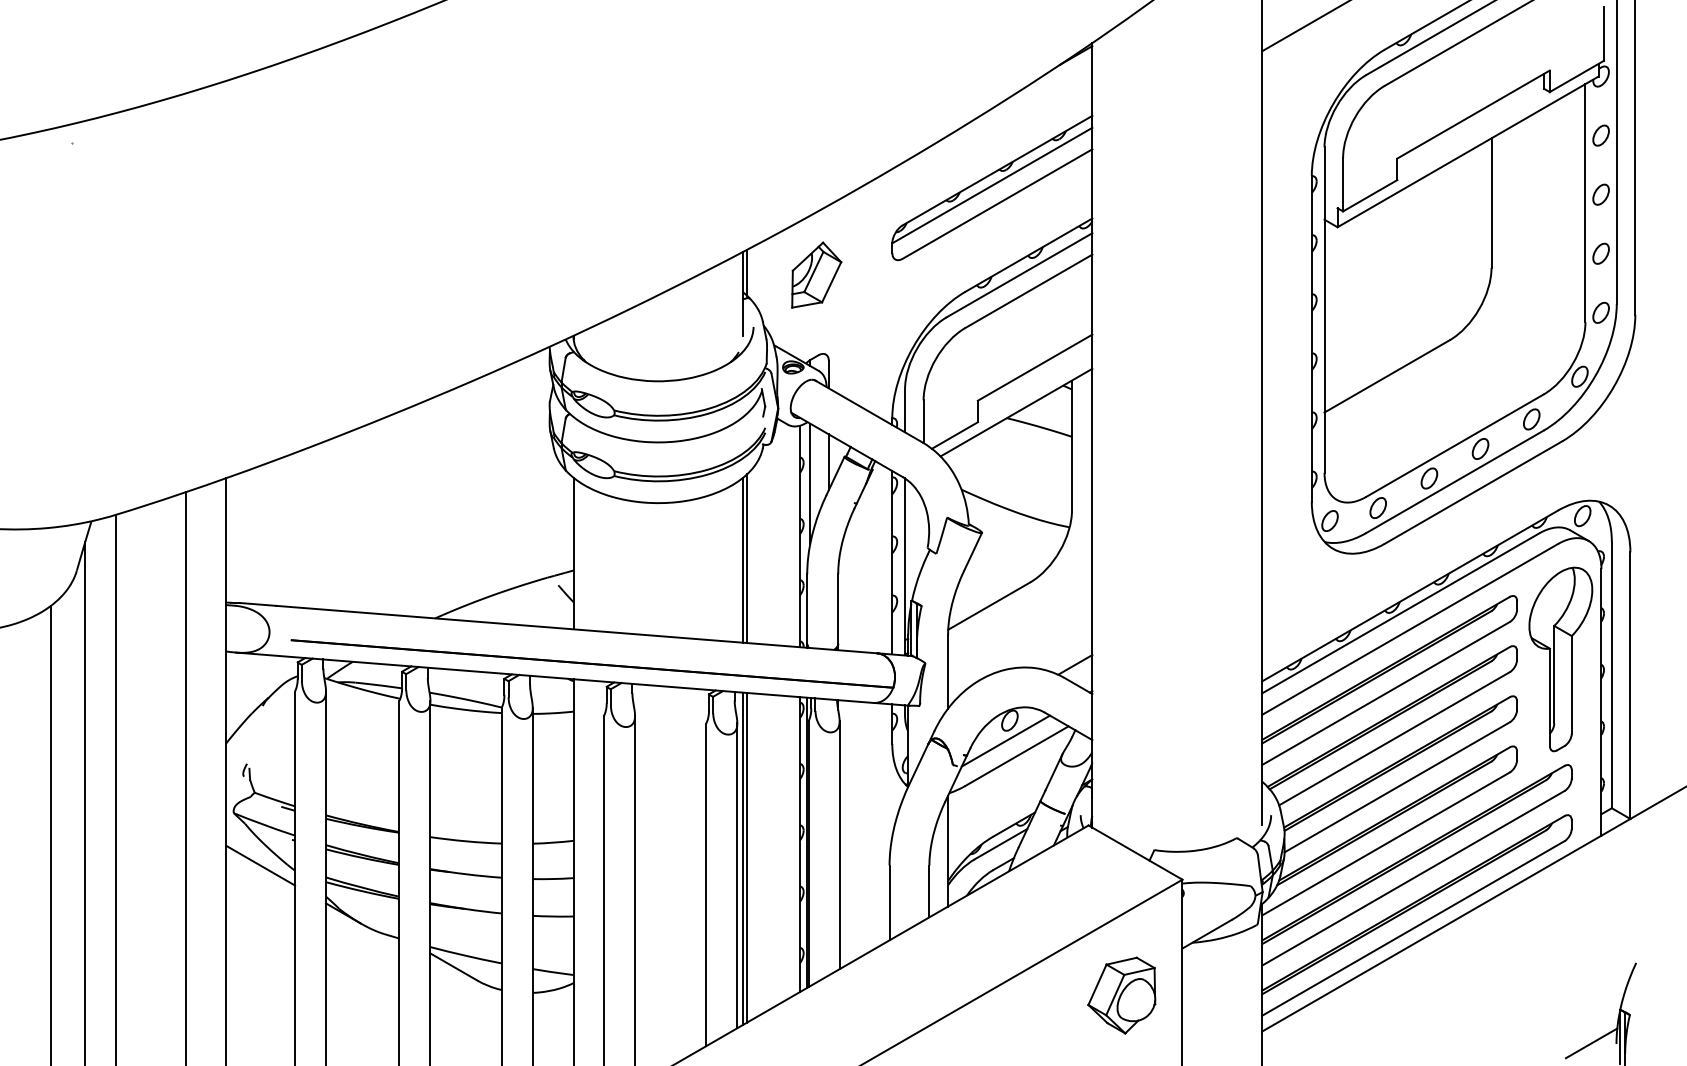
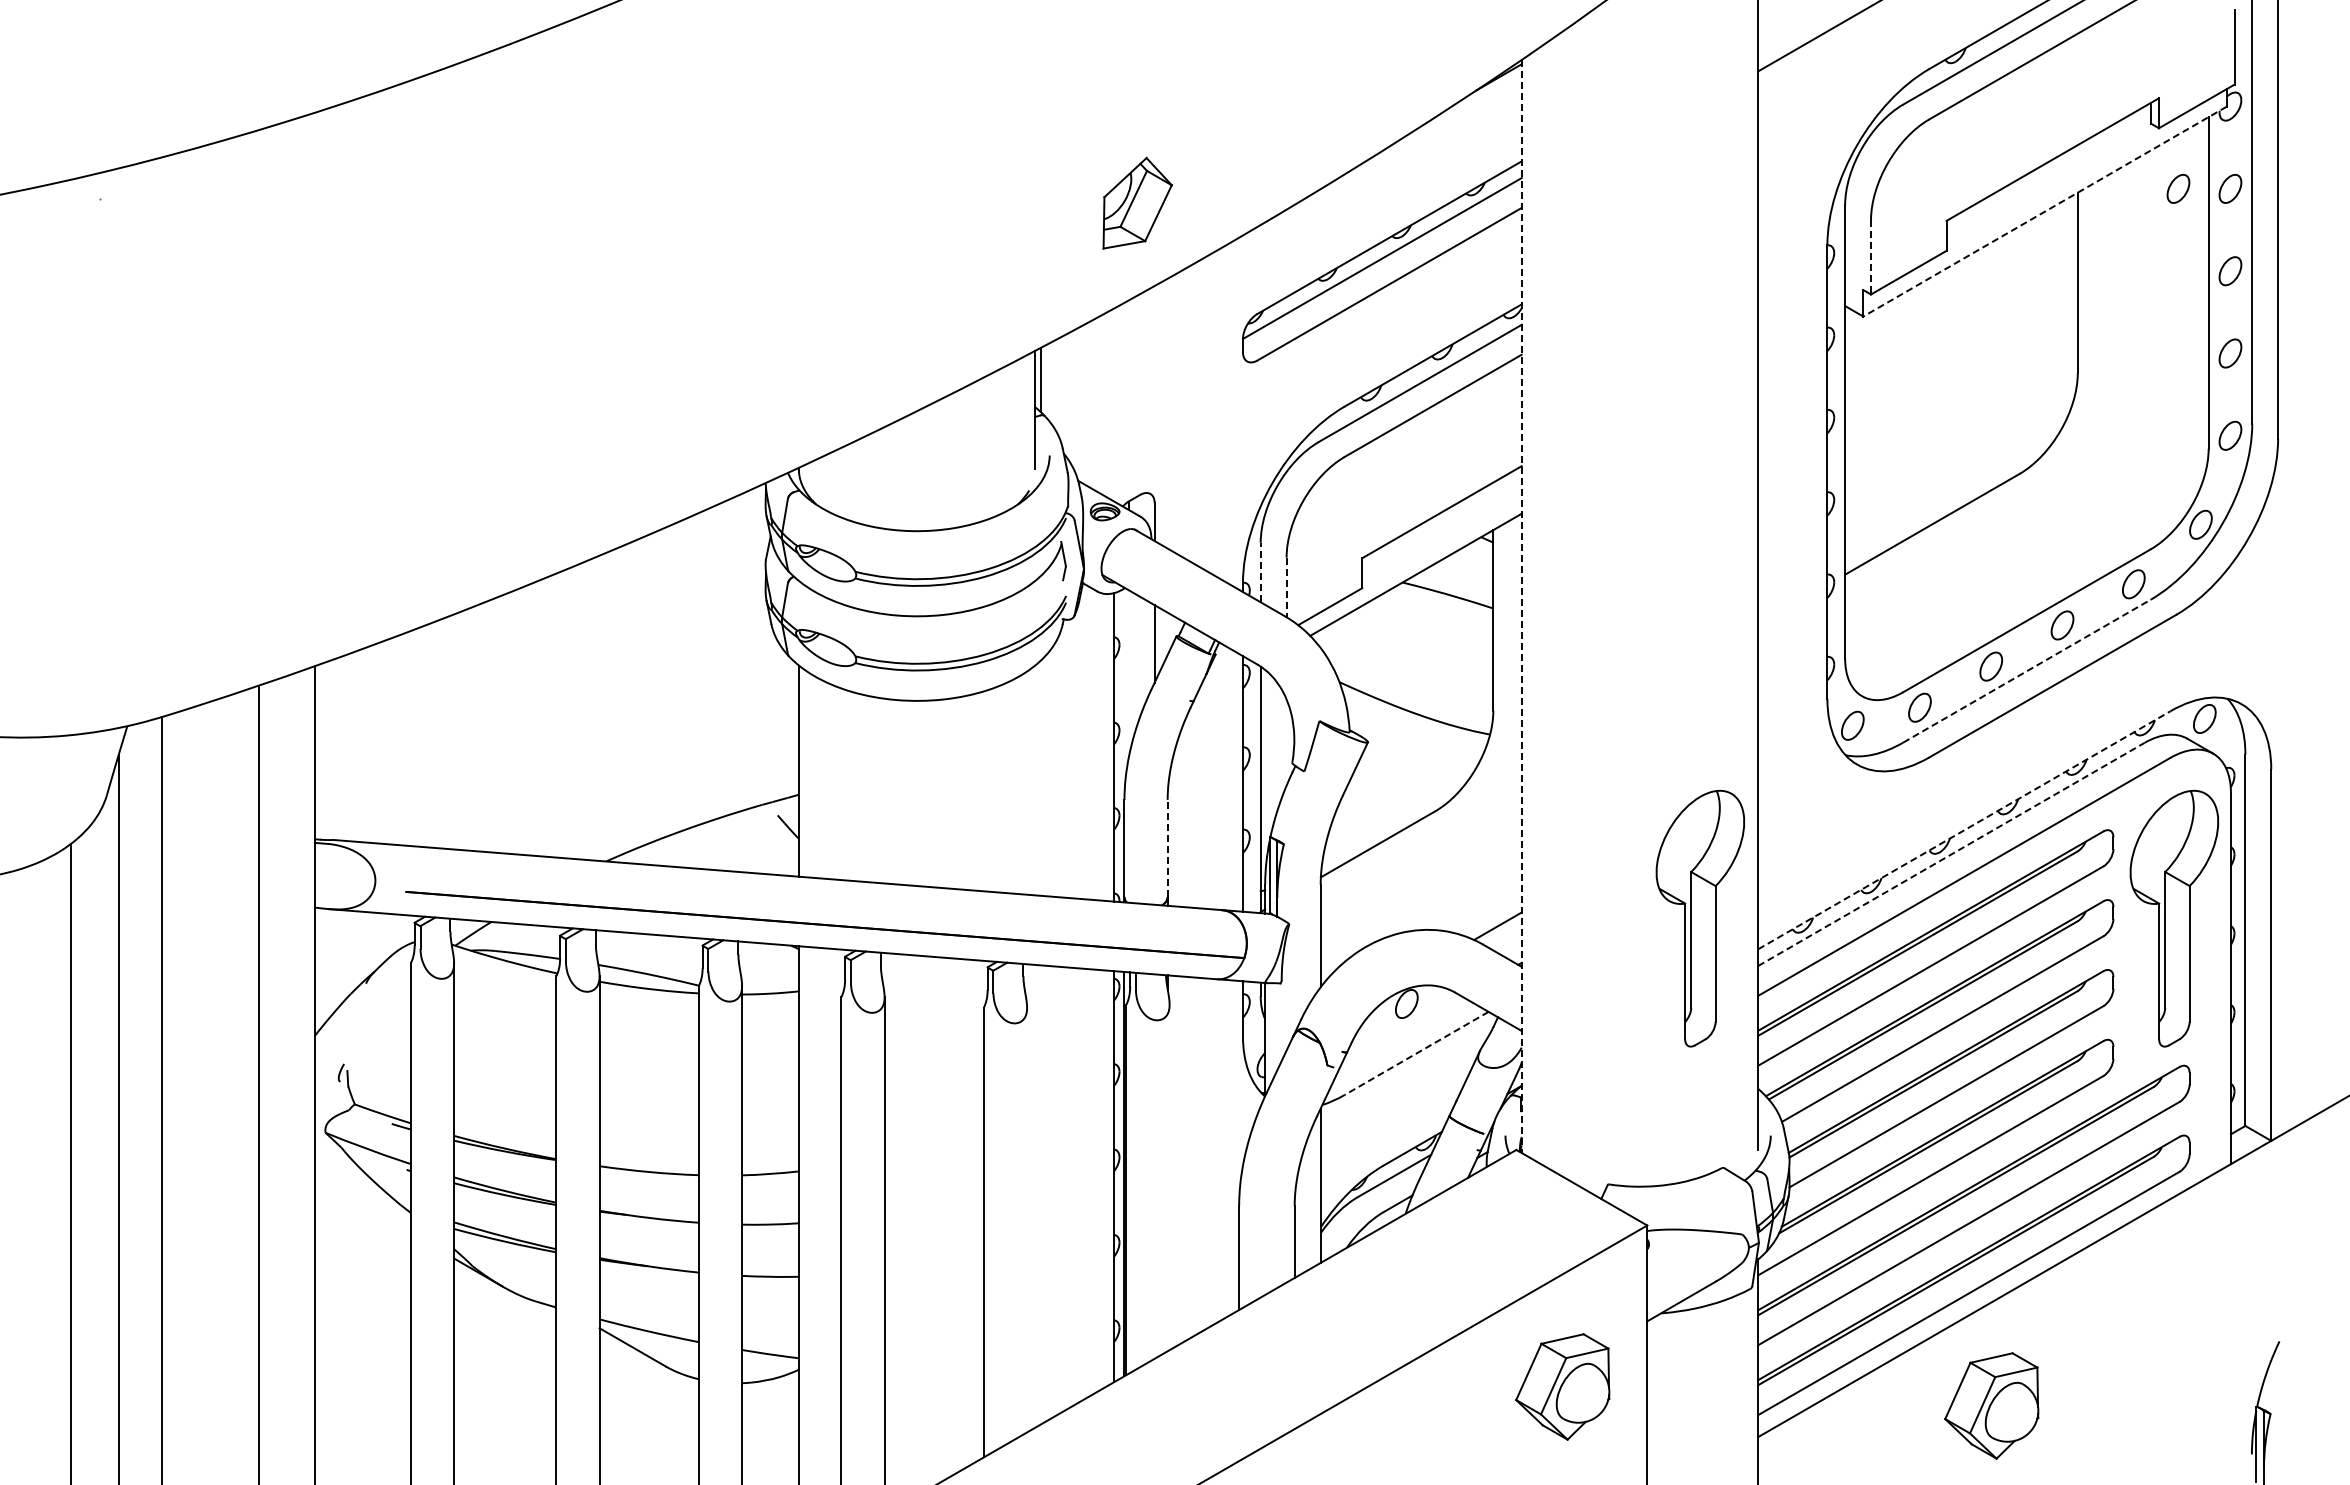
part: (1563, 135) -> (2178, 188), added
line: (1468, 151) -> (2045, 211), solid -> dashed
line: (1343, 184) -> (1871, 257), solid -> dashed
part: (816, 274) -> (1137, 202), moved
line: (904, 410) -> (1260, 572), solid -> dashed
line: (923, 421) -> (1286, 587), solid -> dashed
line: (1092, 435) -> (1521, 606), solid -> dashed
line: (1454, 482) -> (2026, 671), solid -> dashed
line: (810, 483) -> (1128, 673), removed
line: (746, 558) -> (1040, 777), removed
line: (743, 560) -> (1035, 780), removed
line: (1410, 596) -> (1964, 830), solid -> dashed
line: (838, 609) -> (1167, 848), solid -> dashed
line: (1400, 613) -> (1951, 854), solid -> dashed
part: (1219, 659) -> (1699, 918), added
line: (1005, 740) -> (1400, 1031), removed
line: (1016, 756) -> (1416, 1053), solid -> dashed
line: (839, 845) -> (1169, 1177), removed
line: (746, 857) -> (1040, 1194), removed
line: (743, 858) -> (1035, 1195), removed
line: (260, 865) -> (362, 1205), removed
line: (737, 875) -> (1027, 1219), removed
part: (1429, 1008) -> (1991, 1405), added
line: (1591, 1043) -> (2217, 1453), removed

